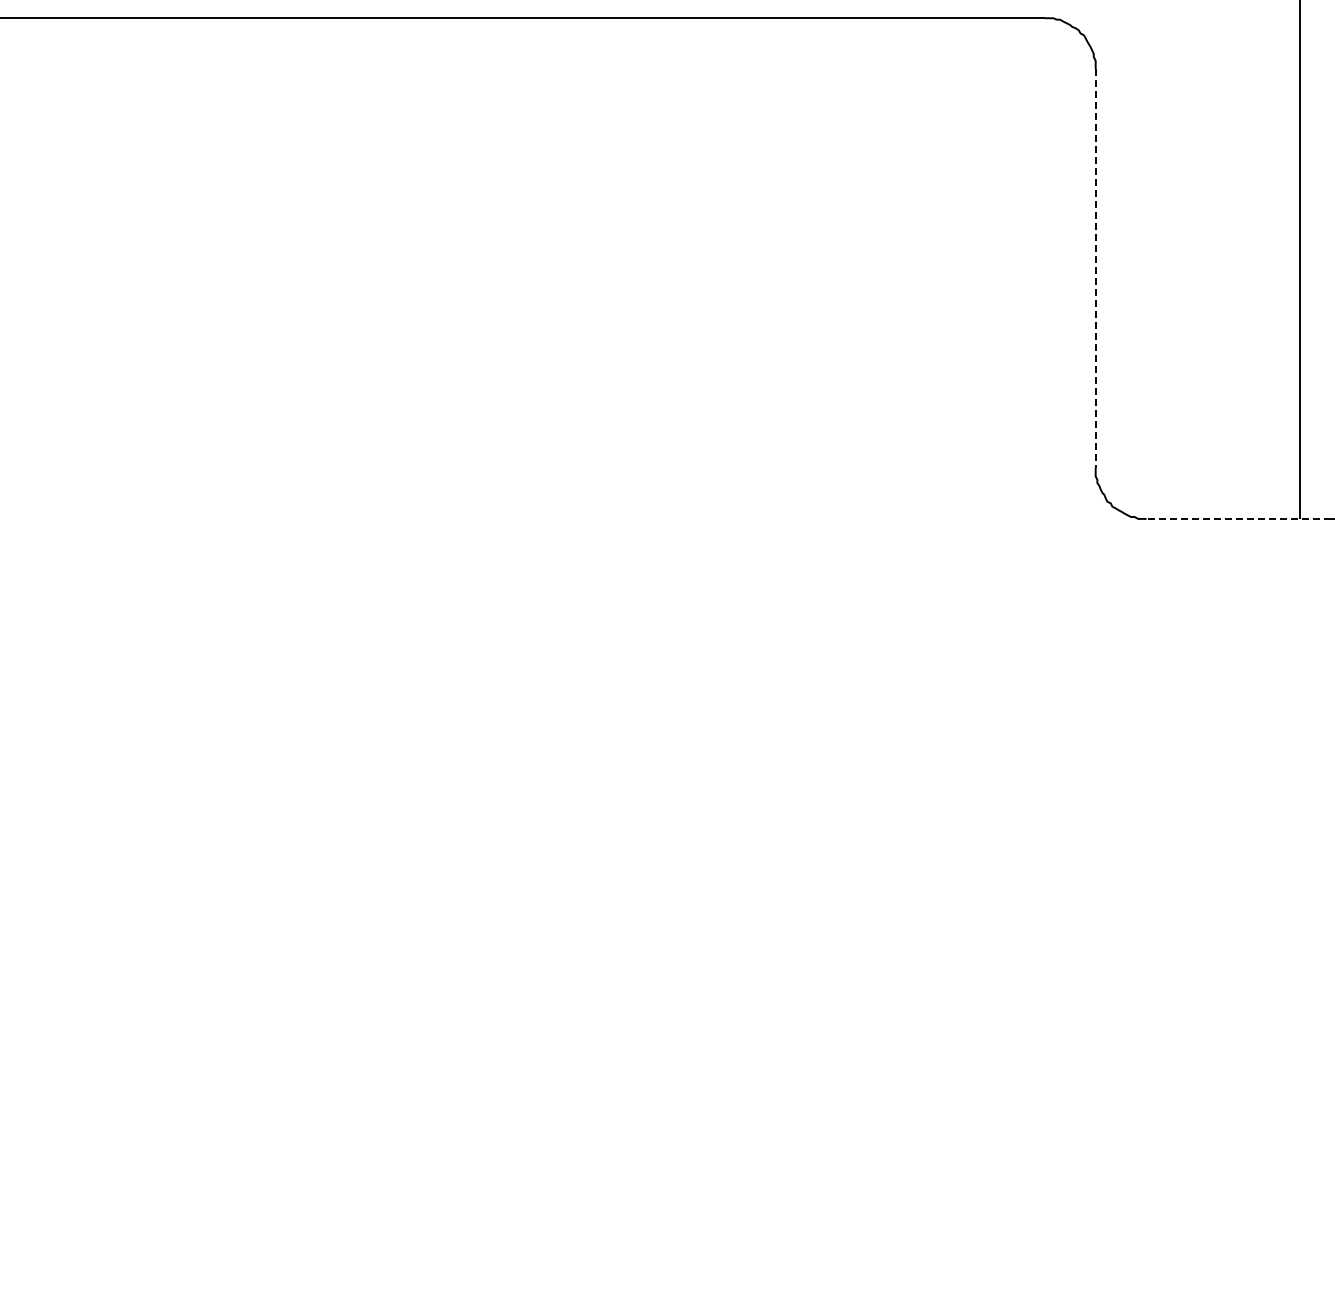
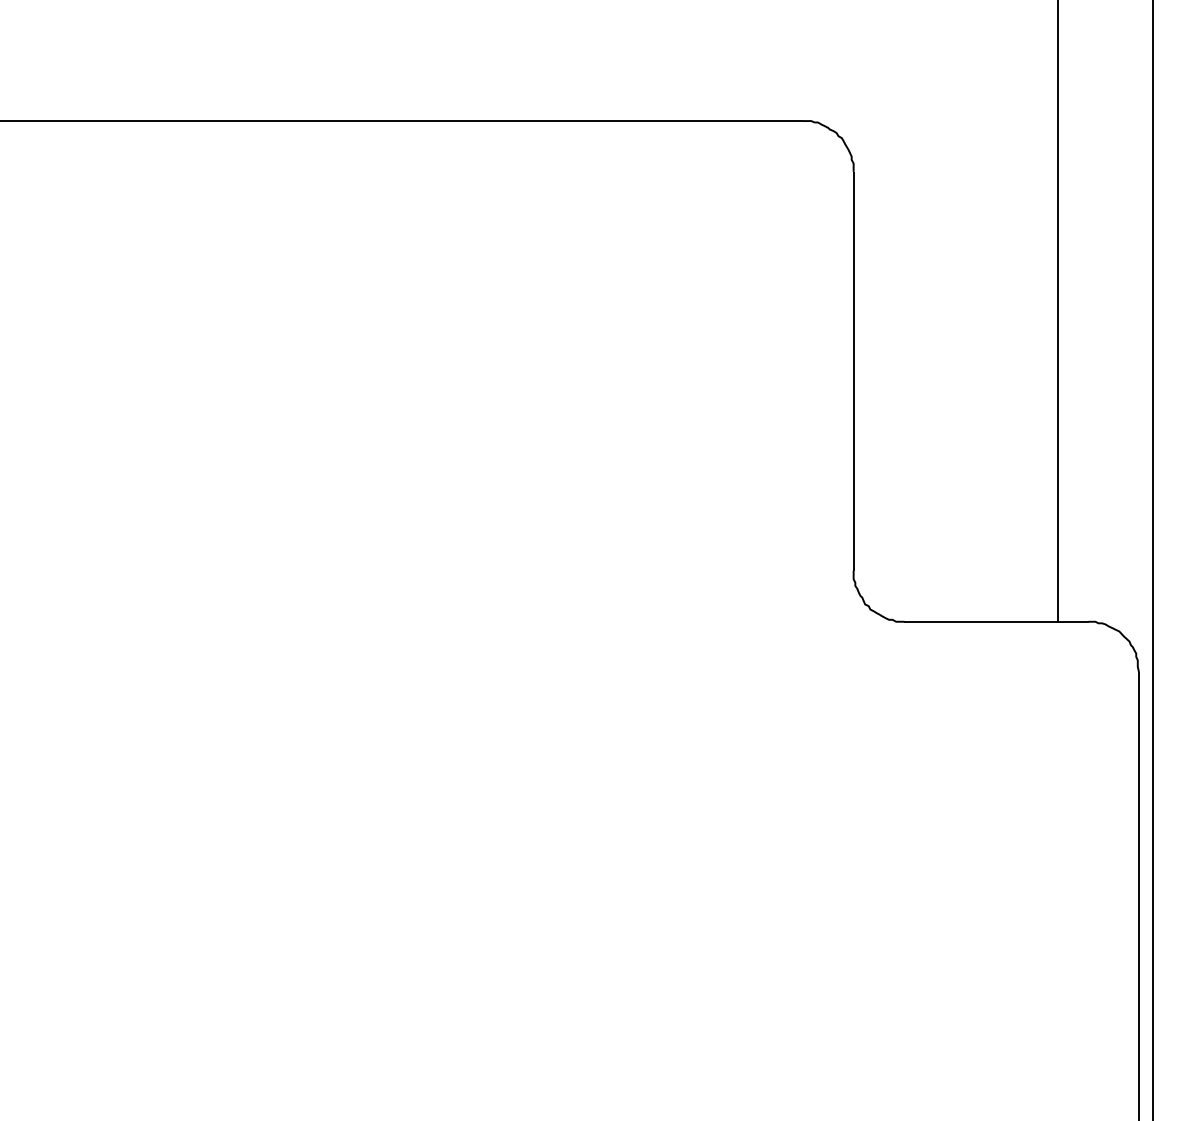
line: (1095, 268) -> (853, 371), dashed -> solid
line: (1238, 518) -> (996, 621), dashed -> solid

